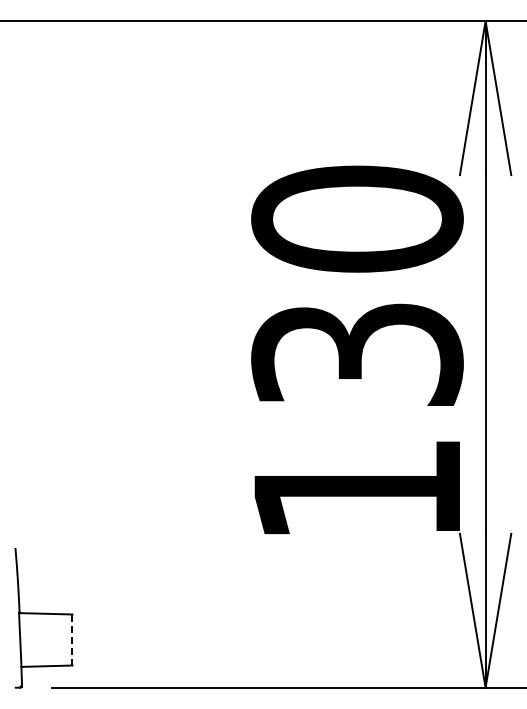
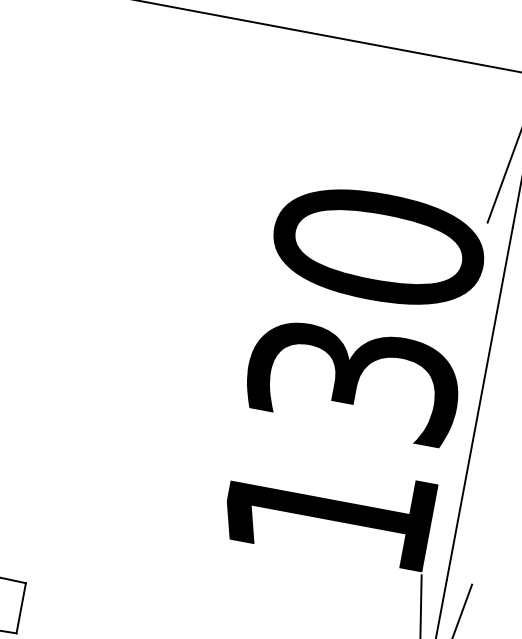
line: (72, 640) -> (21, 608), dashed -> solid

